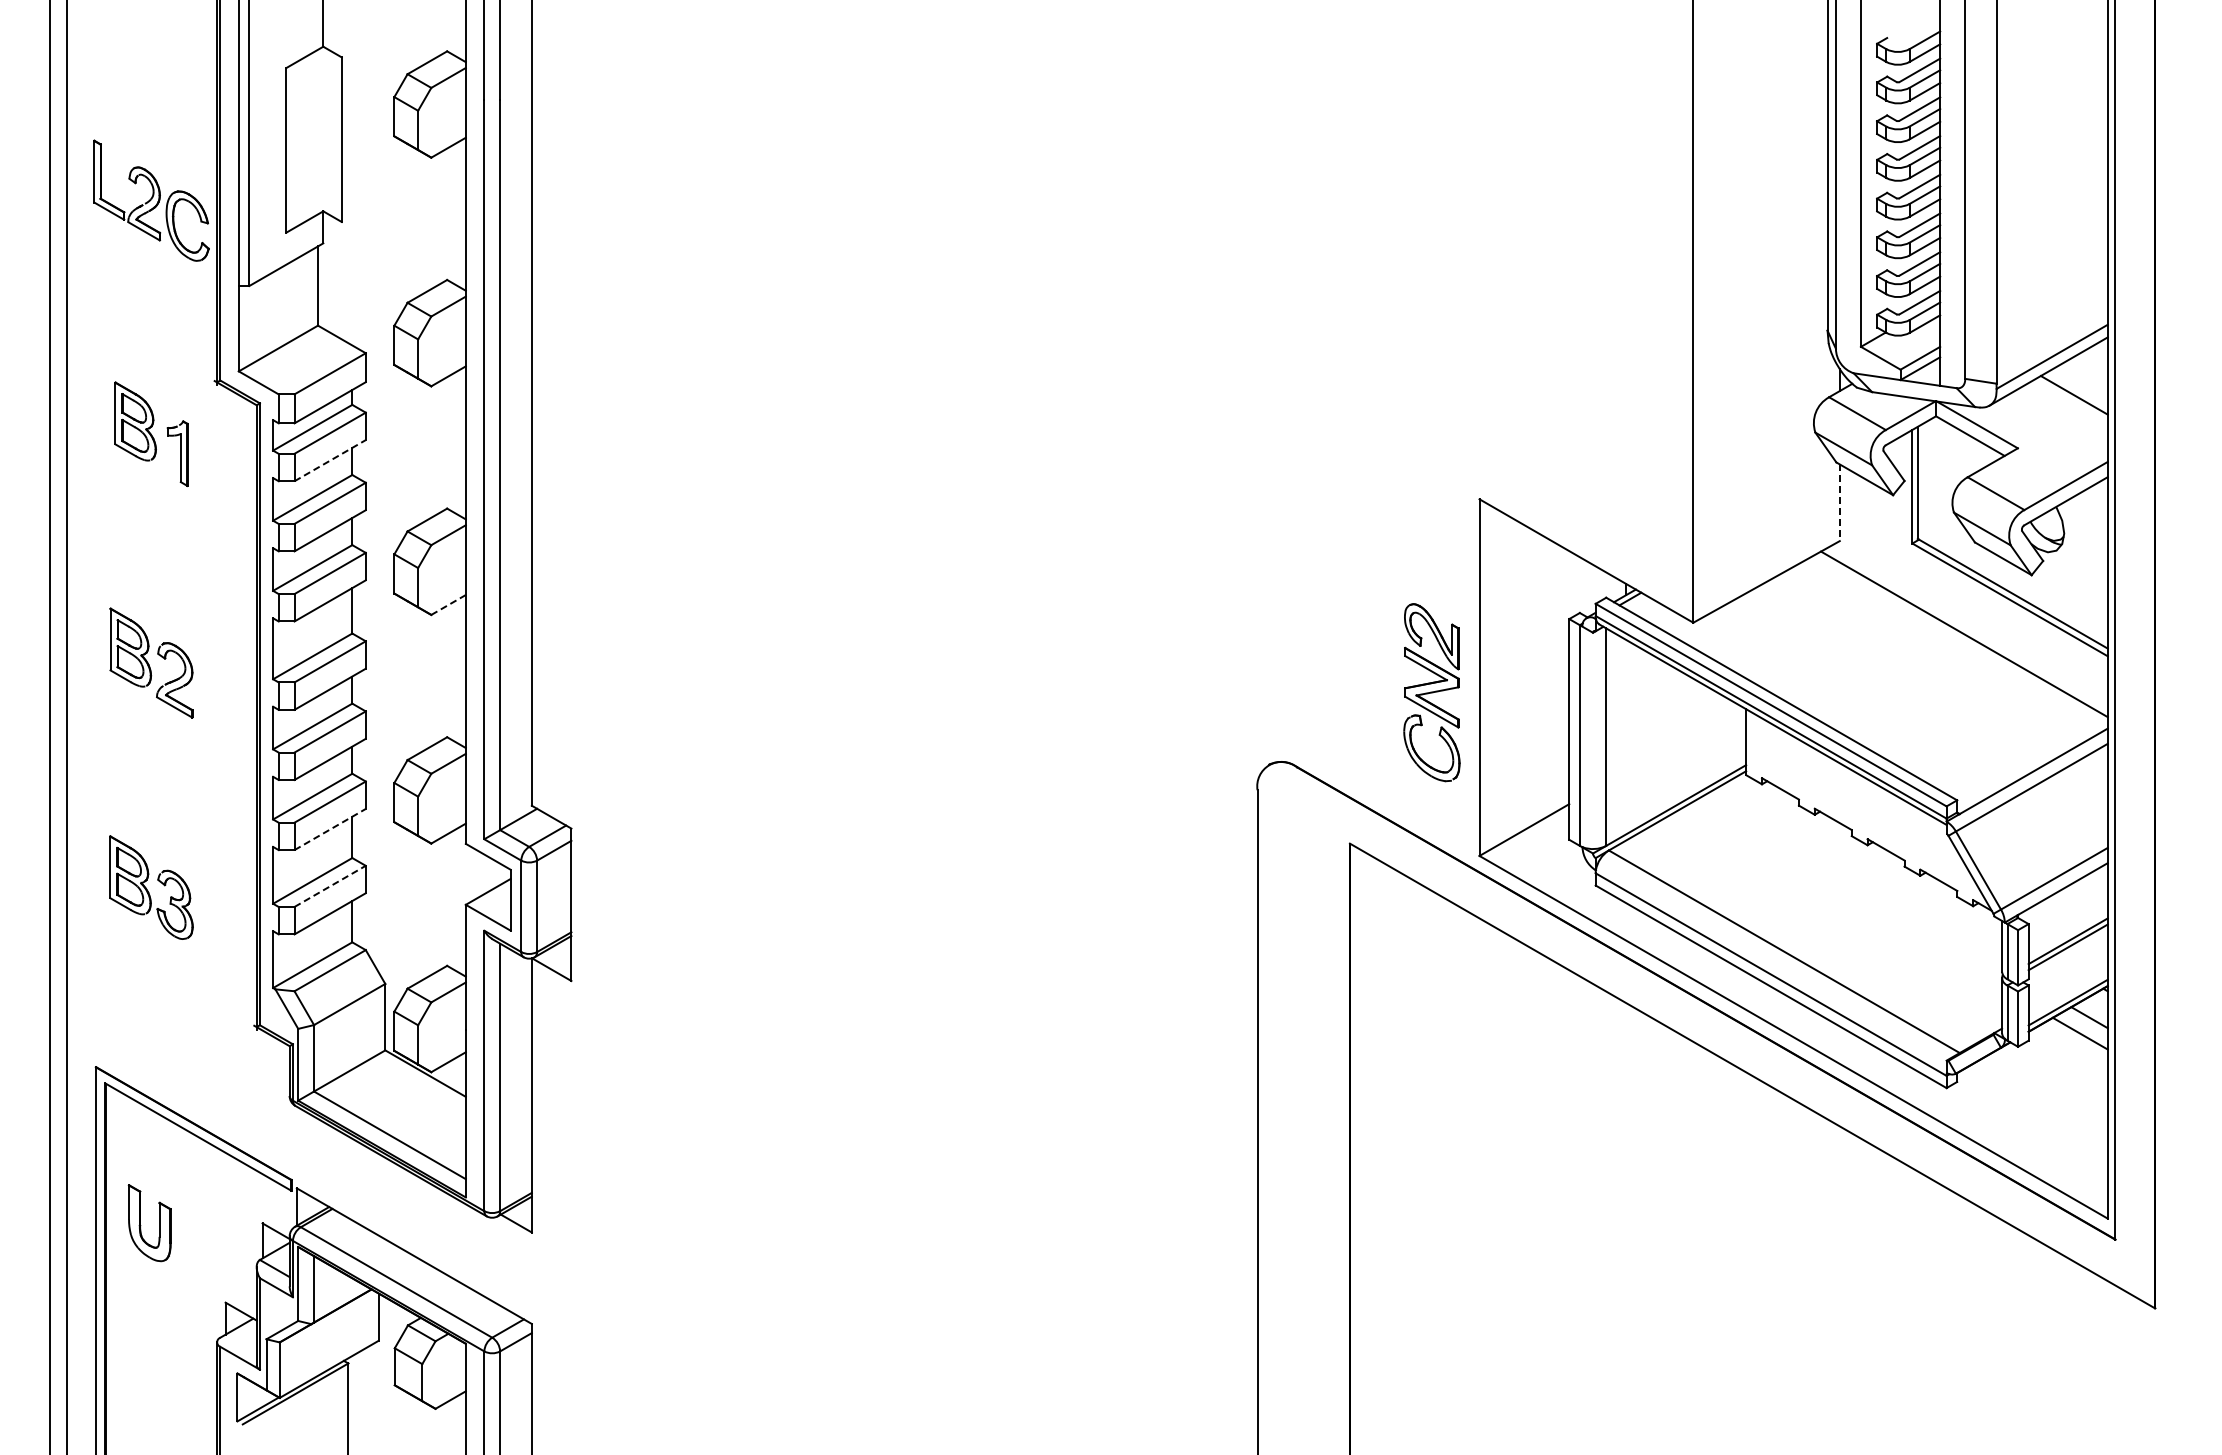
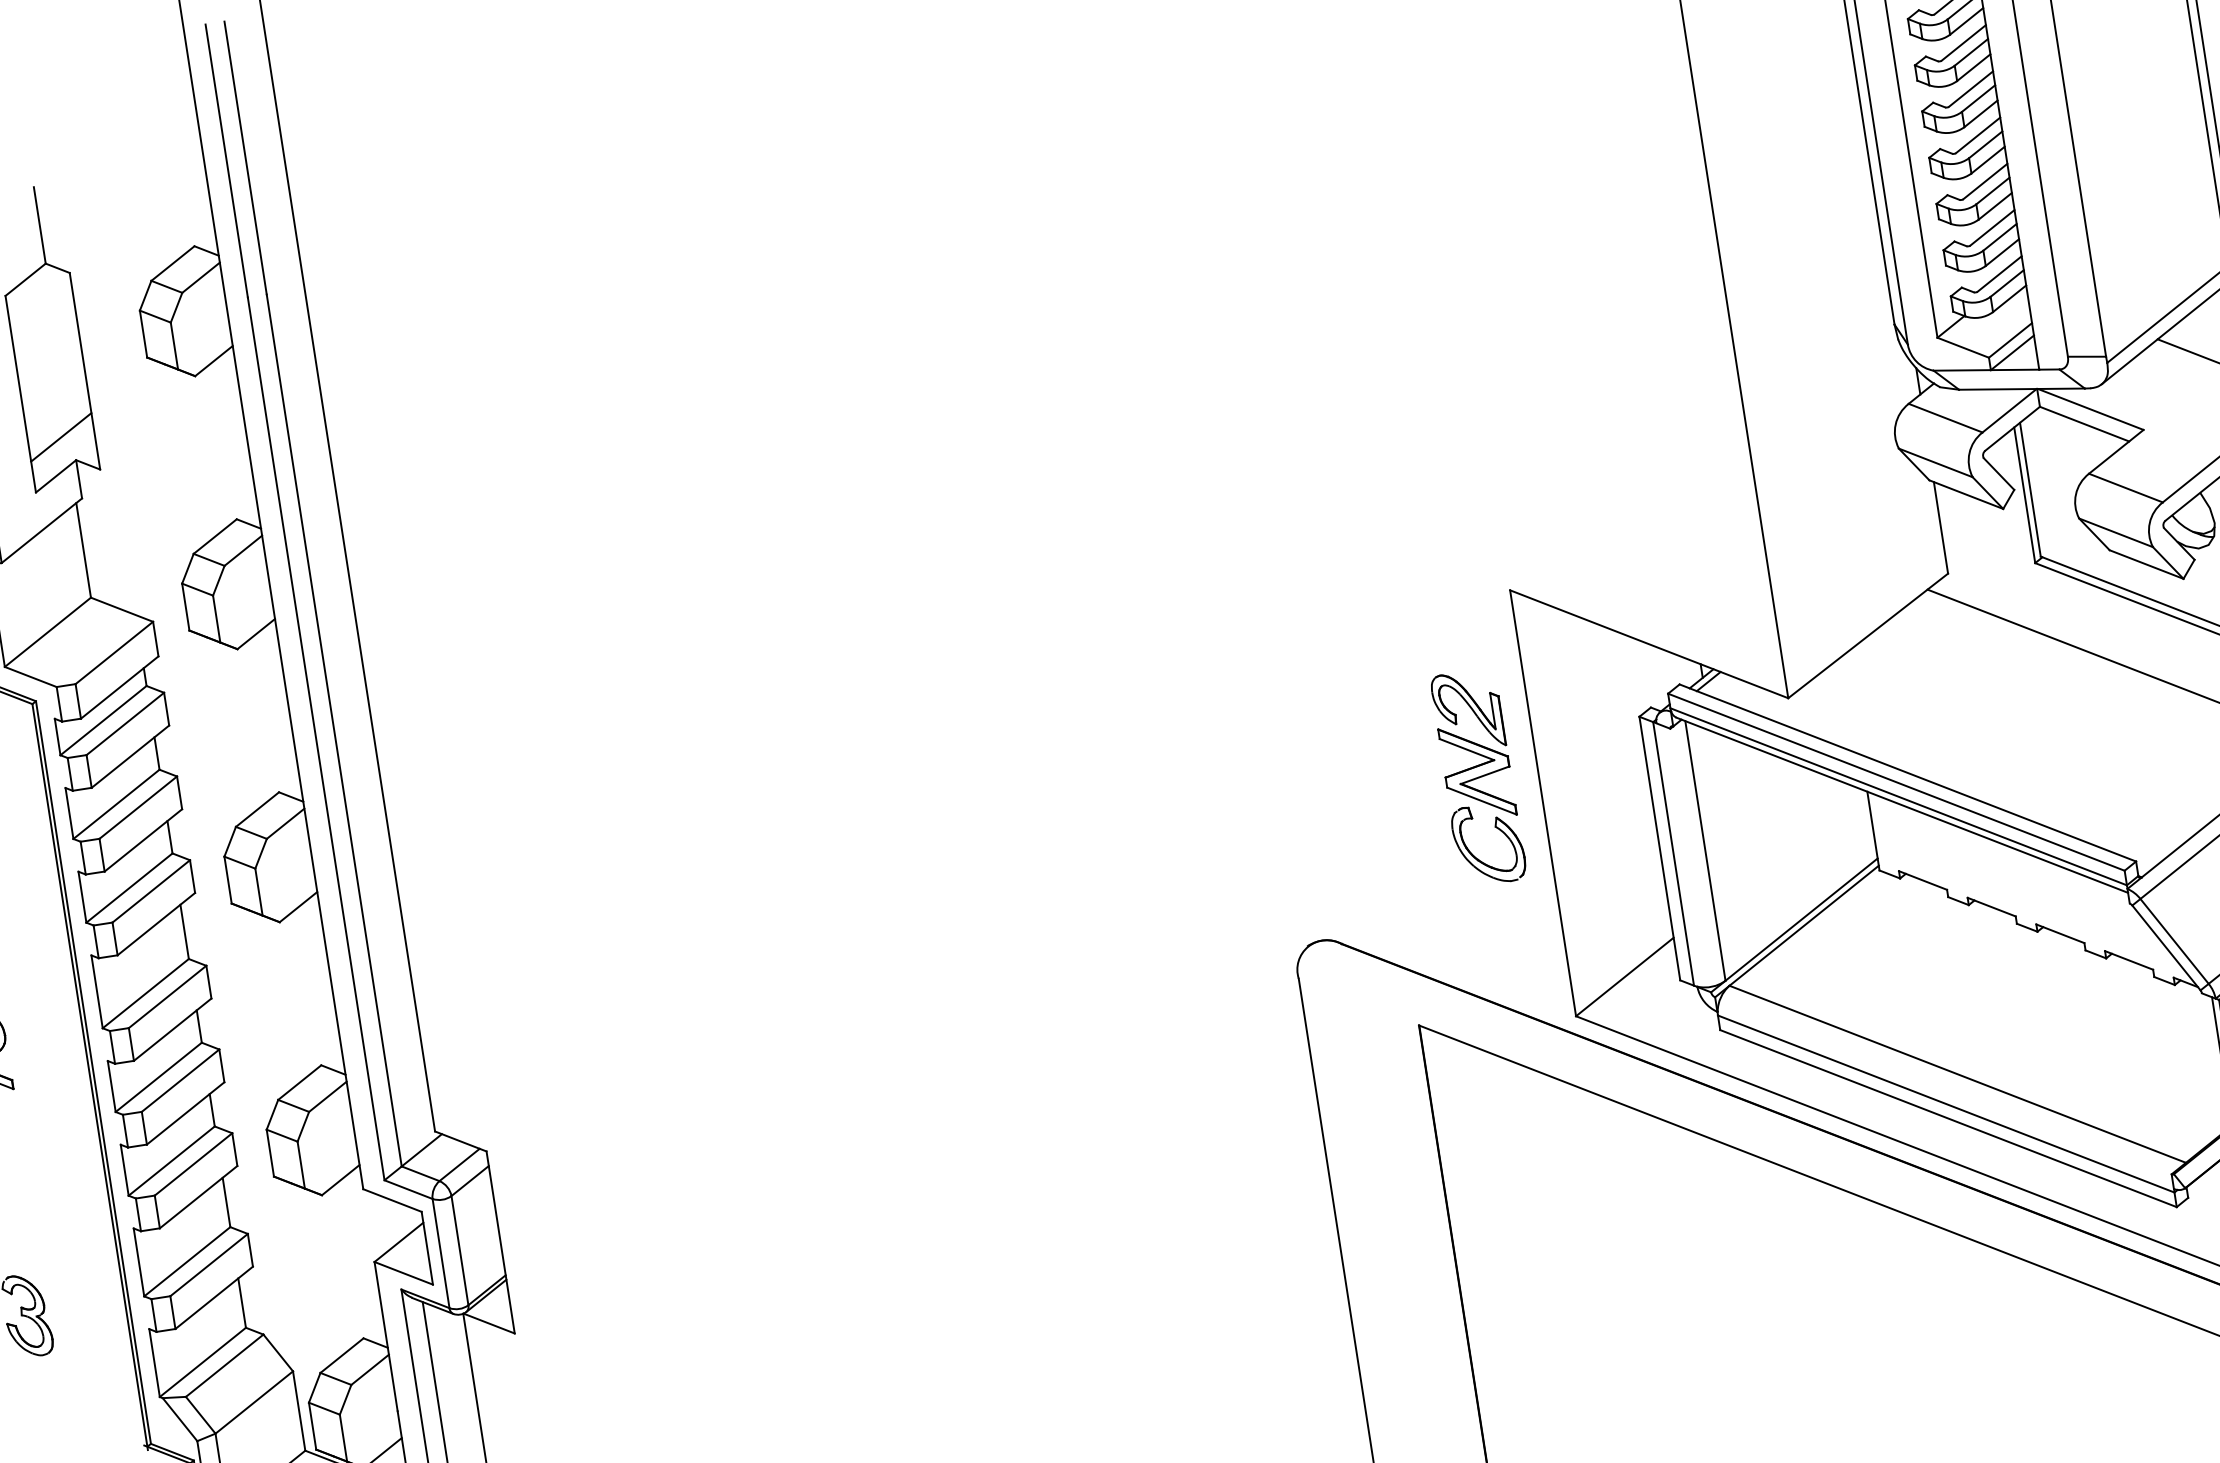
line: (313, 190) -> (60, 437), added
line: (330, 460) -> (130, 756), dashed -> solid
line: (1839, 503) -> (1940, 528), dashed -> solid
line: (448, 604) -> (298, 906), dashed -> solid
part: (1431, 692) -> (1477, 777), moved
line: (330, 829) -> (199, 1197), dashed -> solid
line: (330, 886) -> (209, 1265), dashed -> solid

